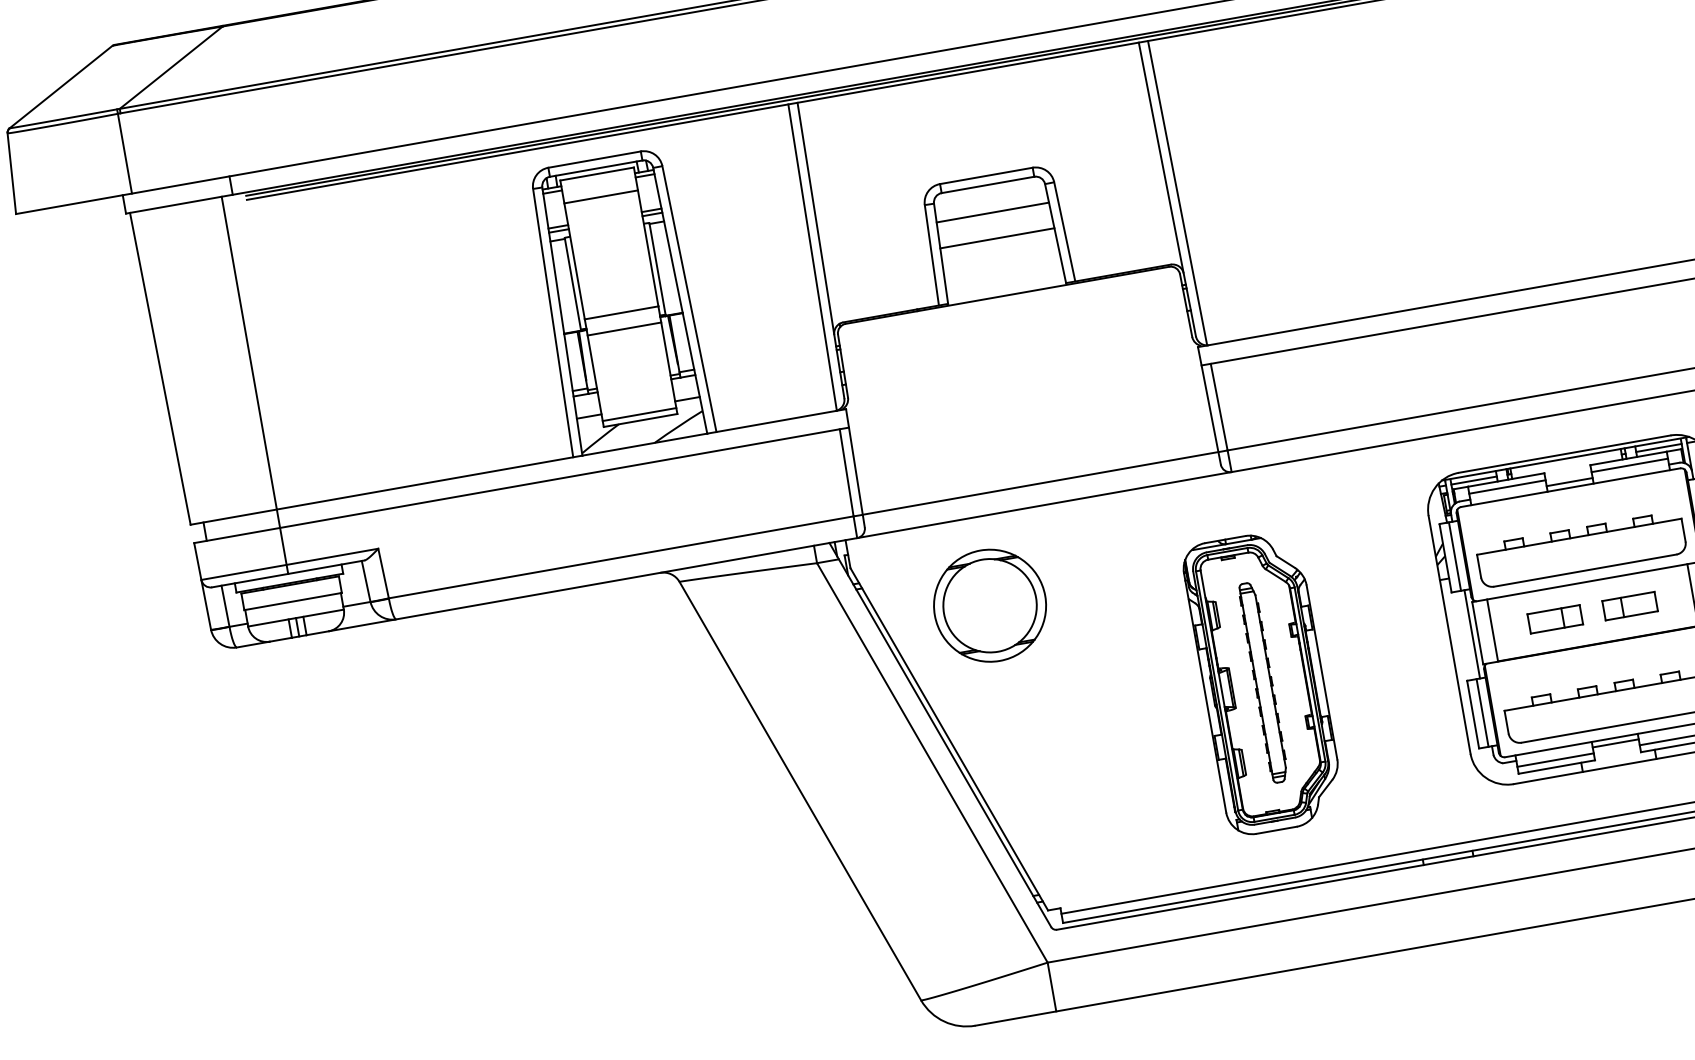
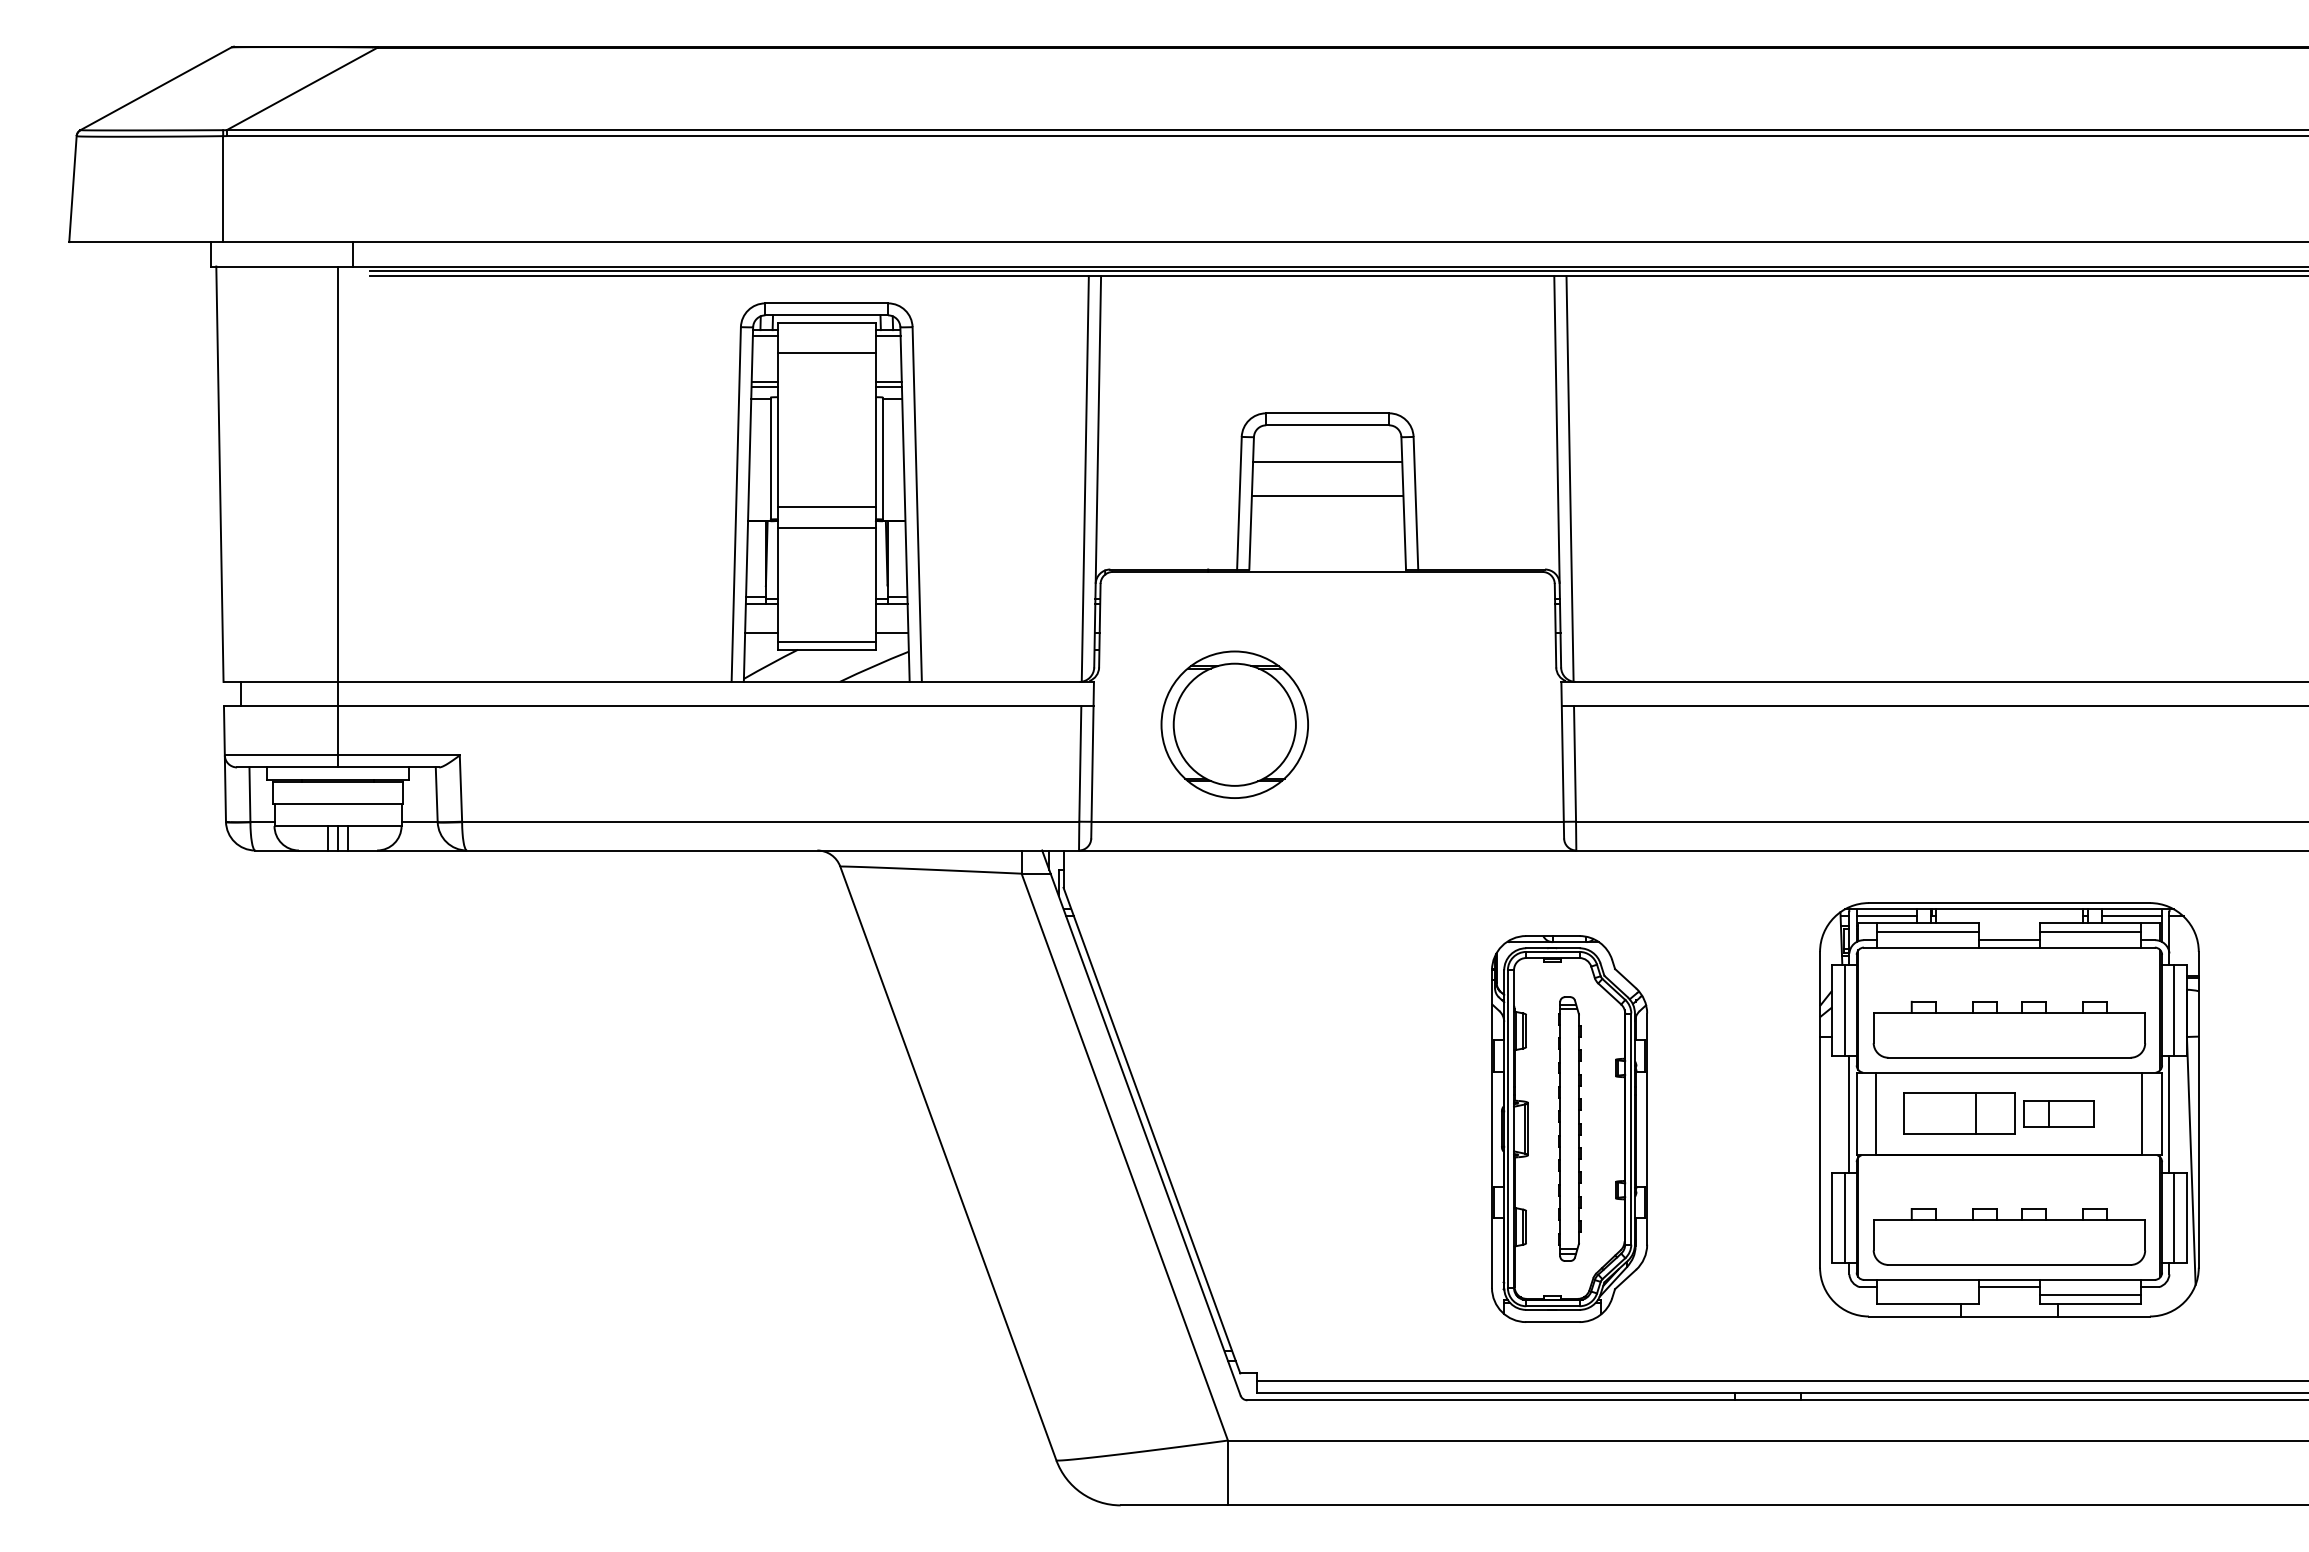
part: (989, 605) -> (1234, 724), moved
part: (1555, 619) -> (1959, 1113), size x1.6
line: (1555, 760) -> (1927, 1295), removed

